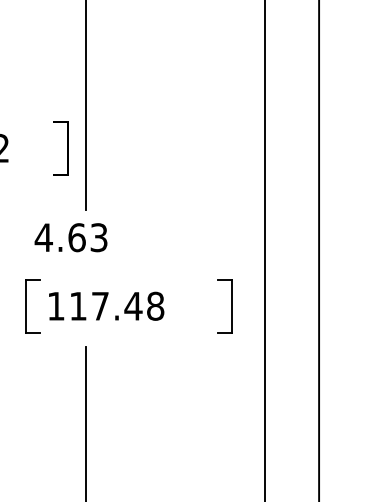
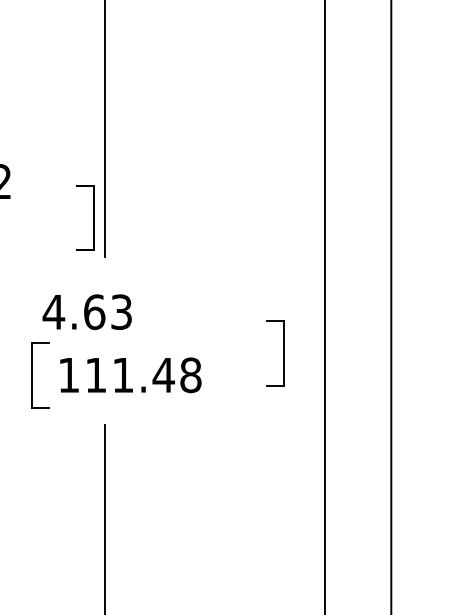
part: (67, 148) -> (93, 217), moved
text: (70, 237) -> (86, 311), moved
text: (100, 306) -> (123, 375), 117.48 -> 111.48
part: (231, 306) -> (283, 353), moved

